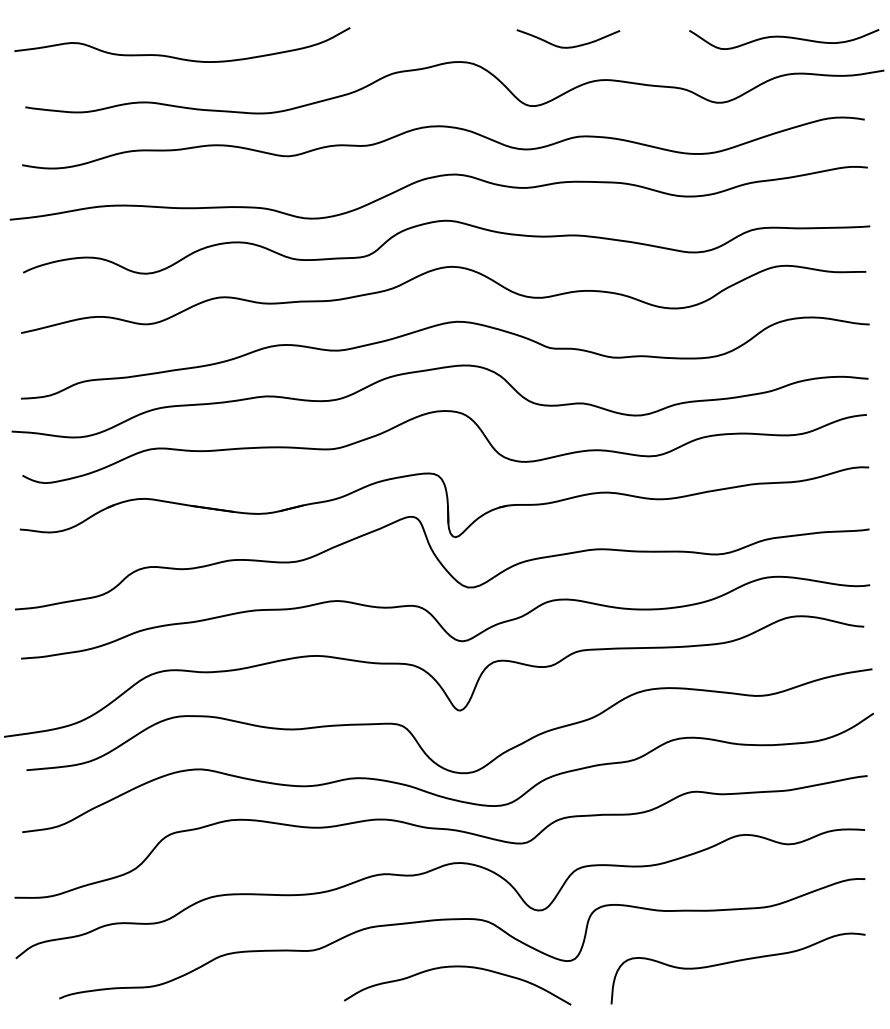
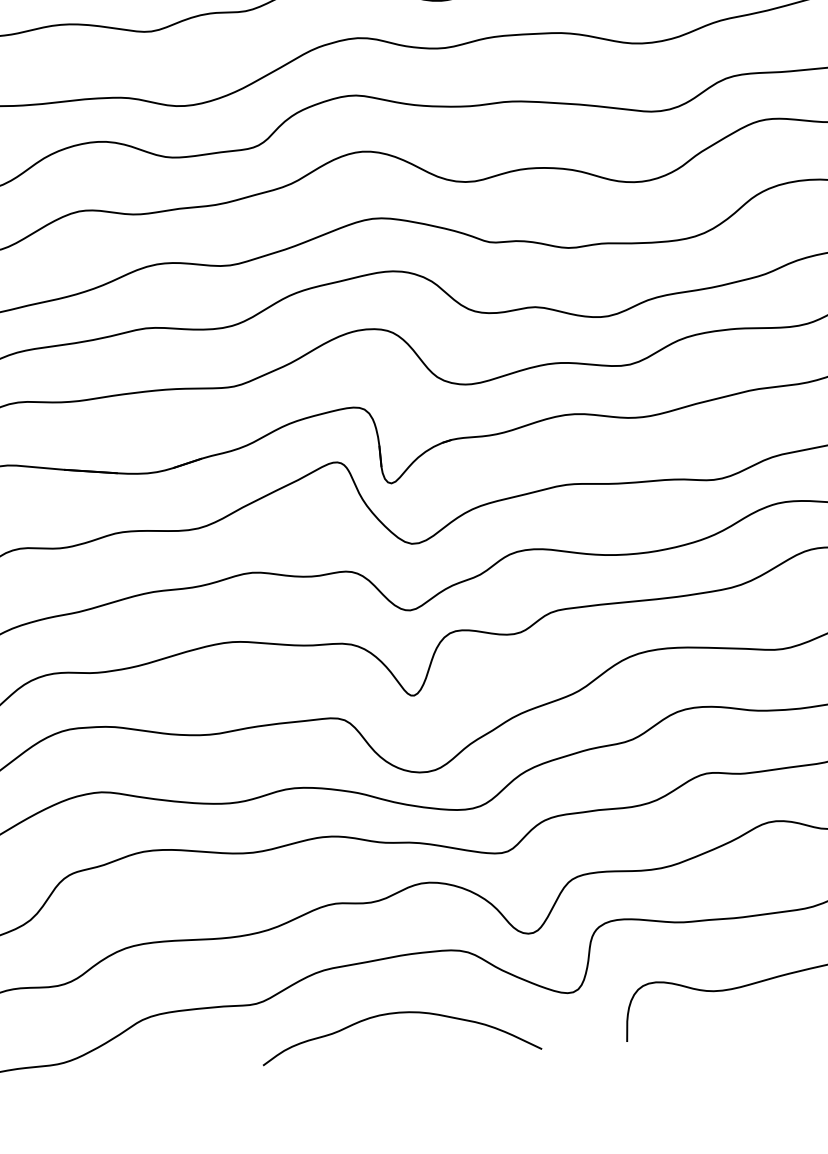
curve: (457, 967) -> (399, 1014), moved

